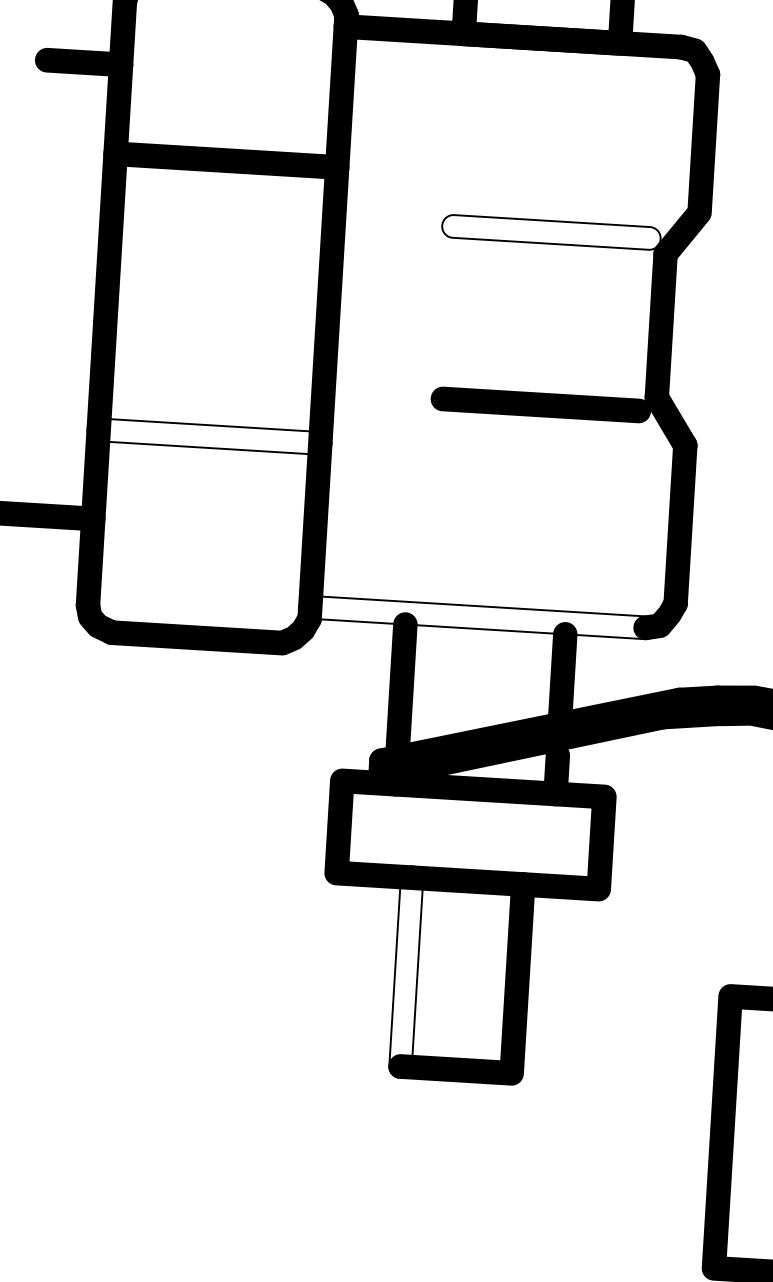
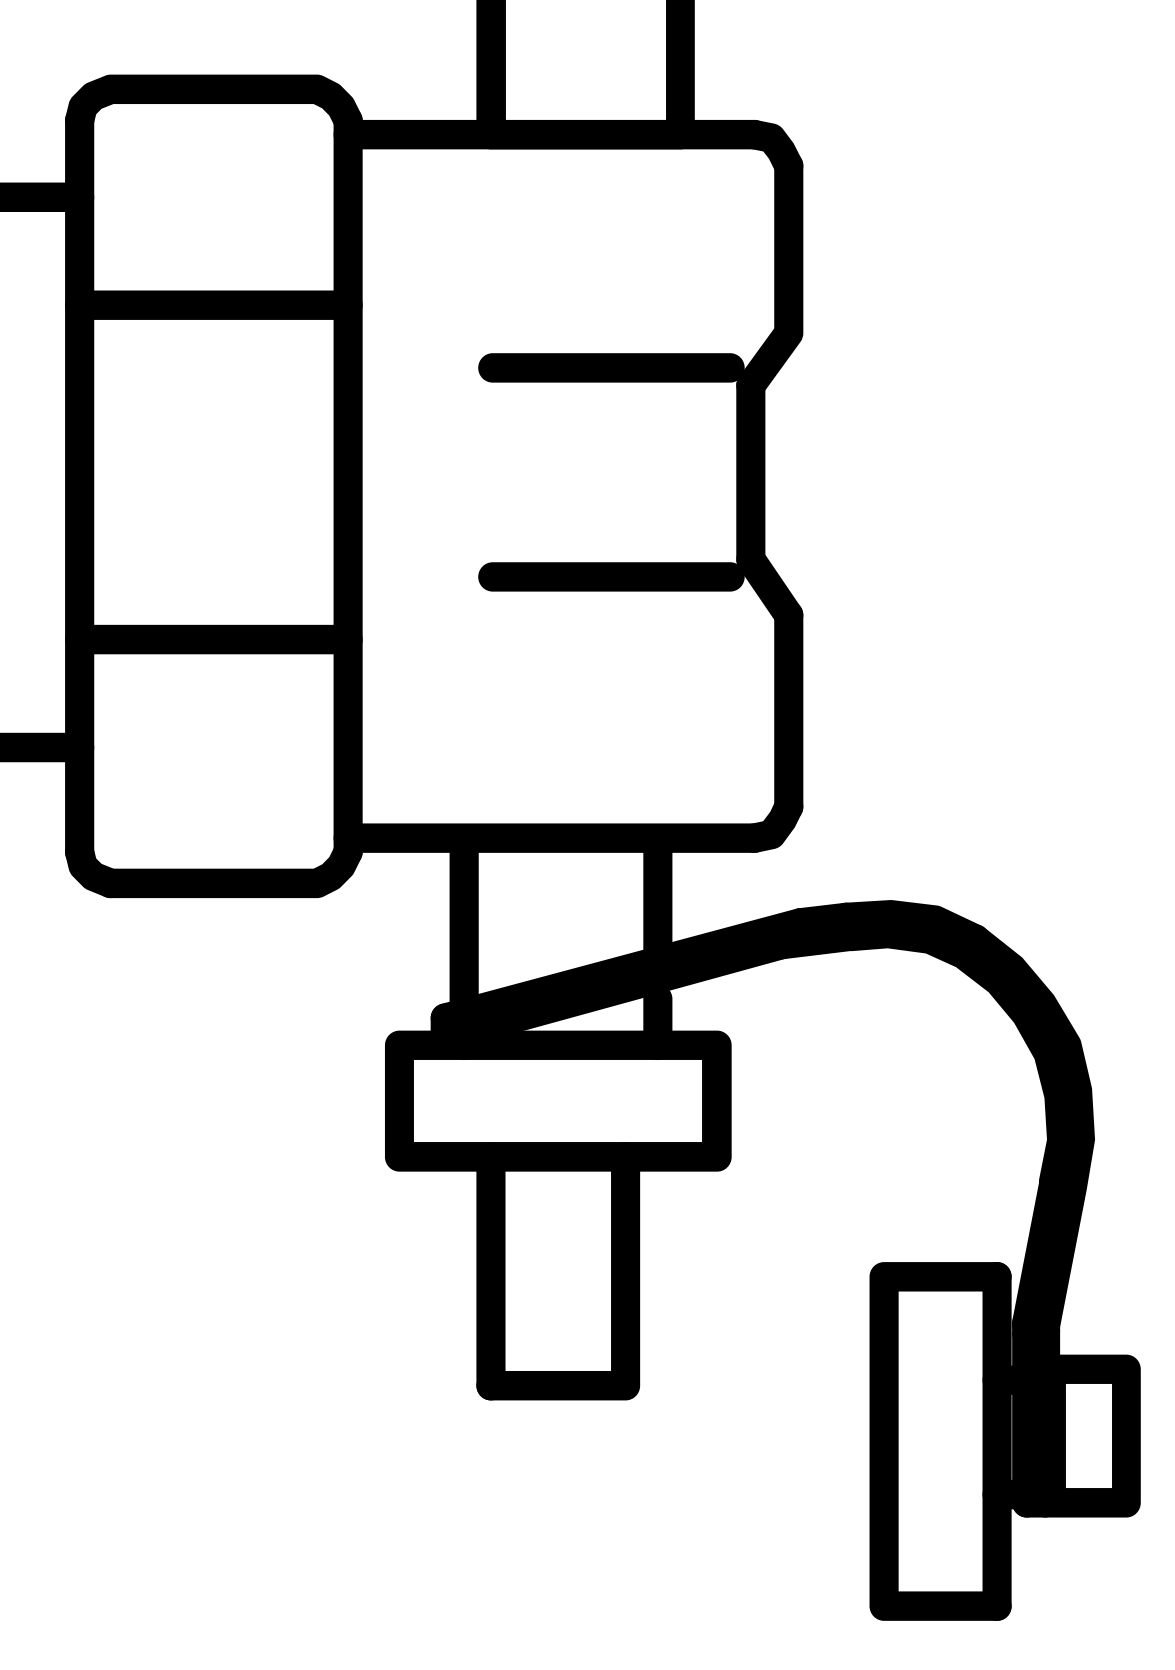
fill: (551, 232) -> (611, 367), added
fill: (209, 436) -> (213, 639), added
fill: (477, 616) -> (550, 837), added
fill: (405, 972) -> (490, 1271), added

